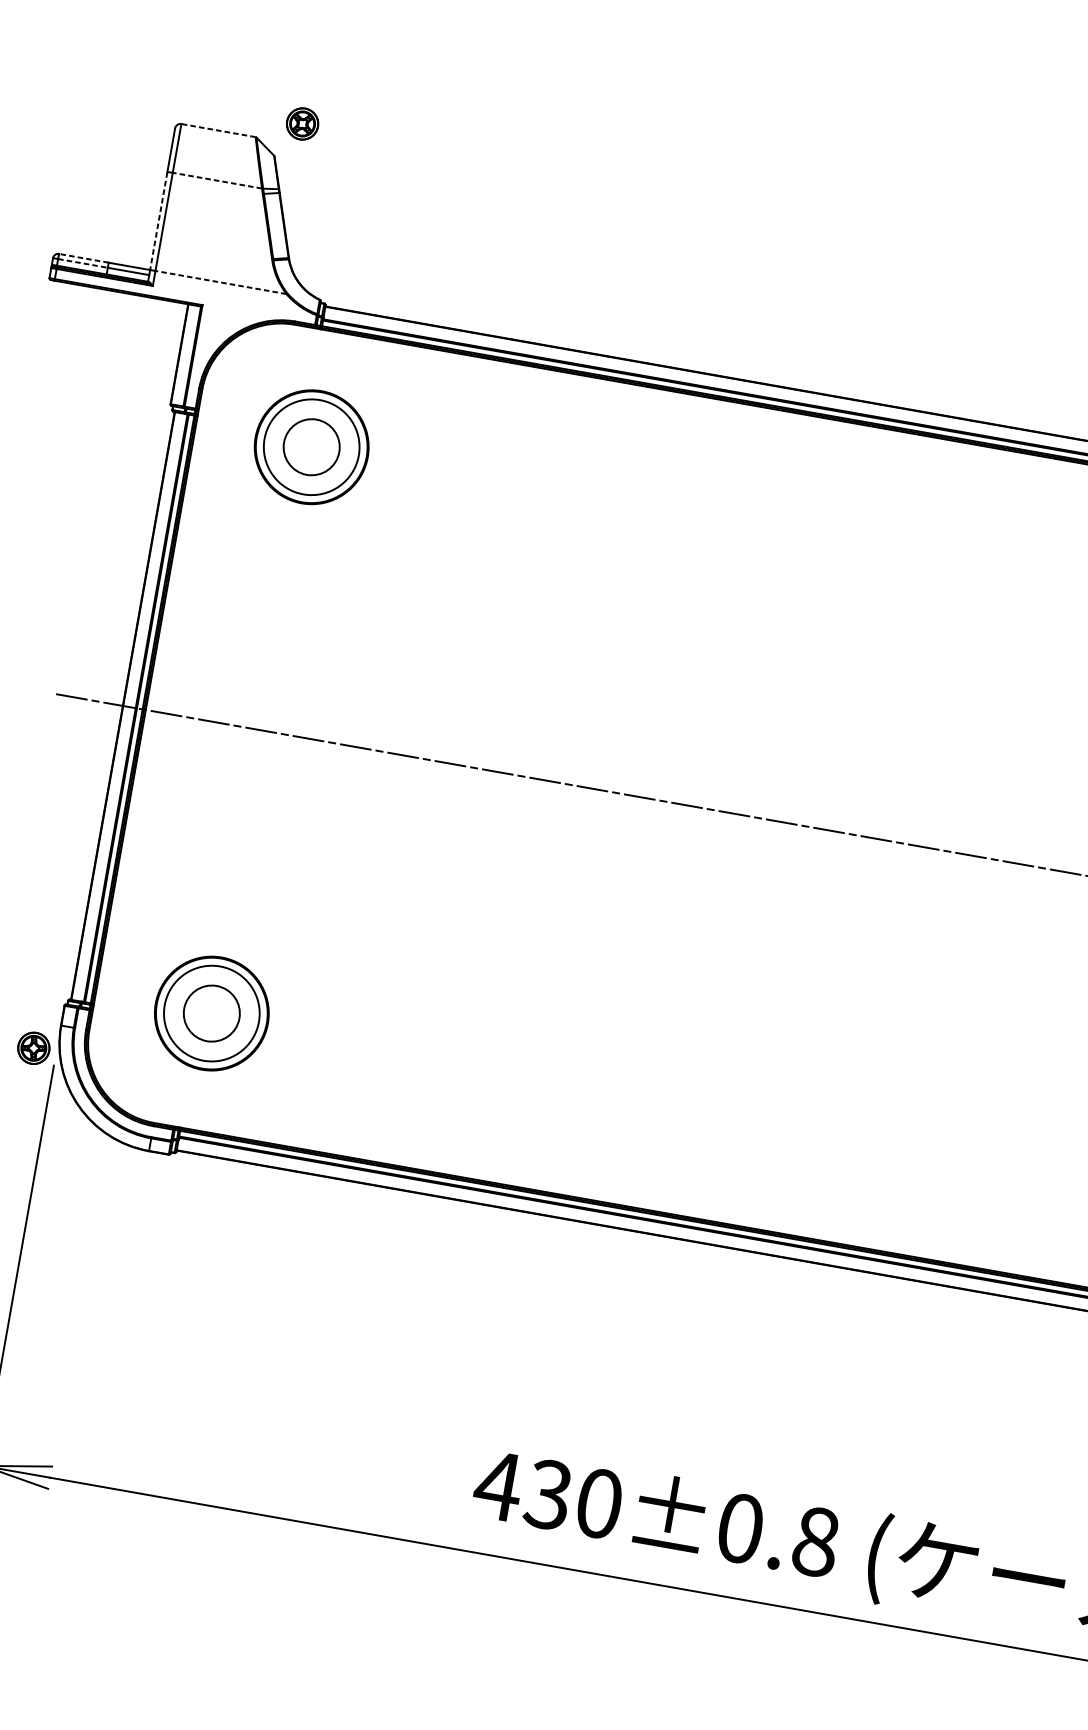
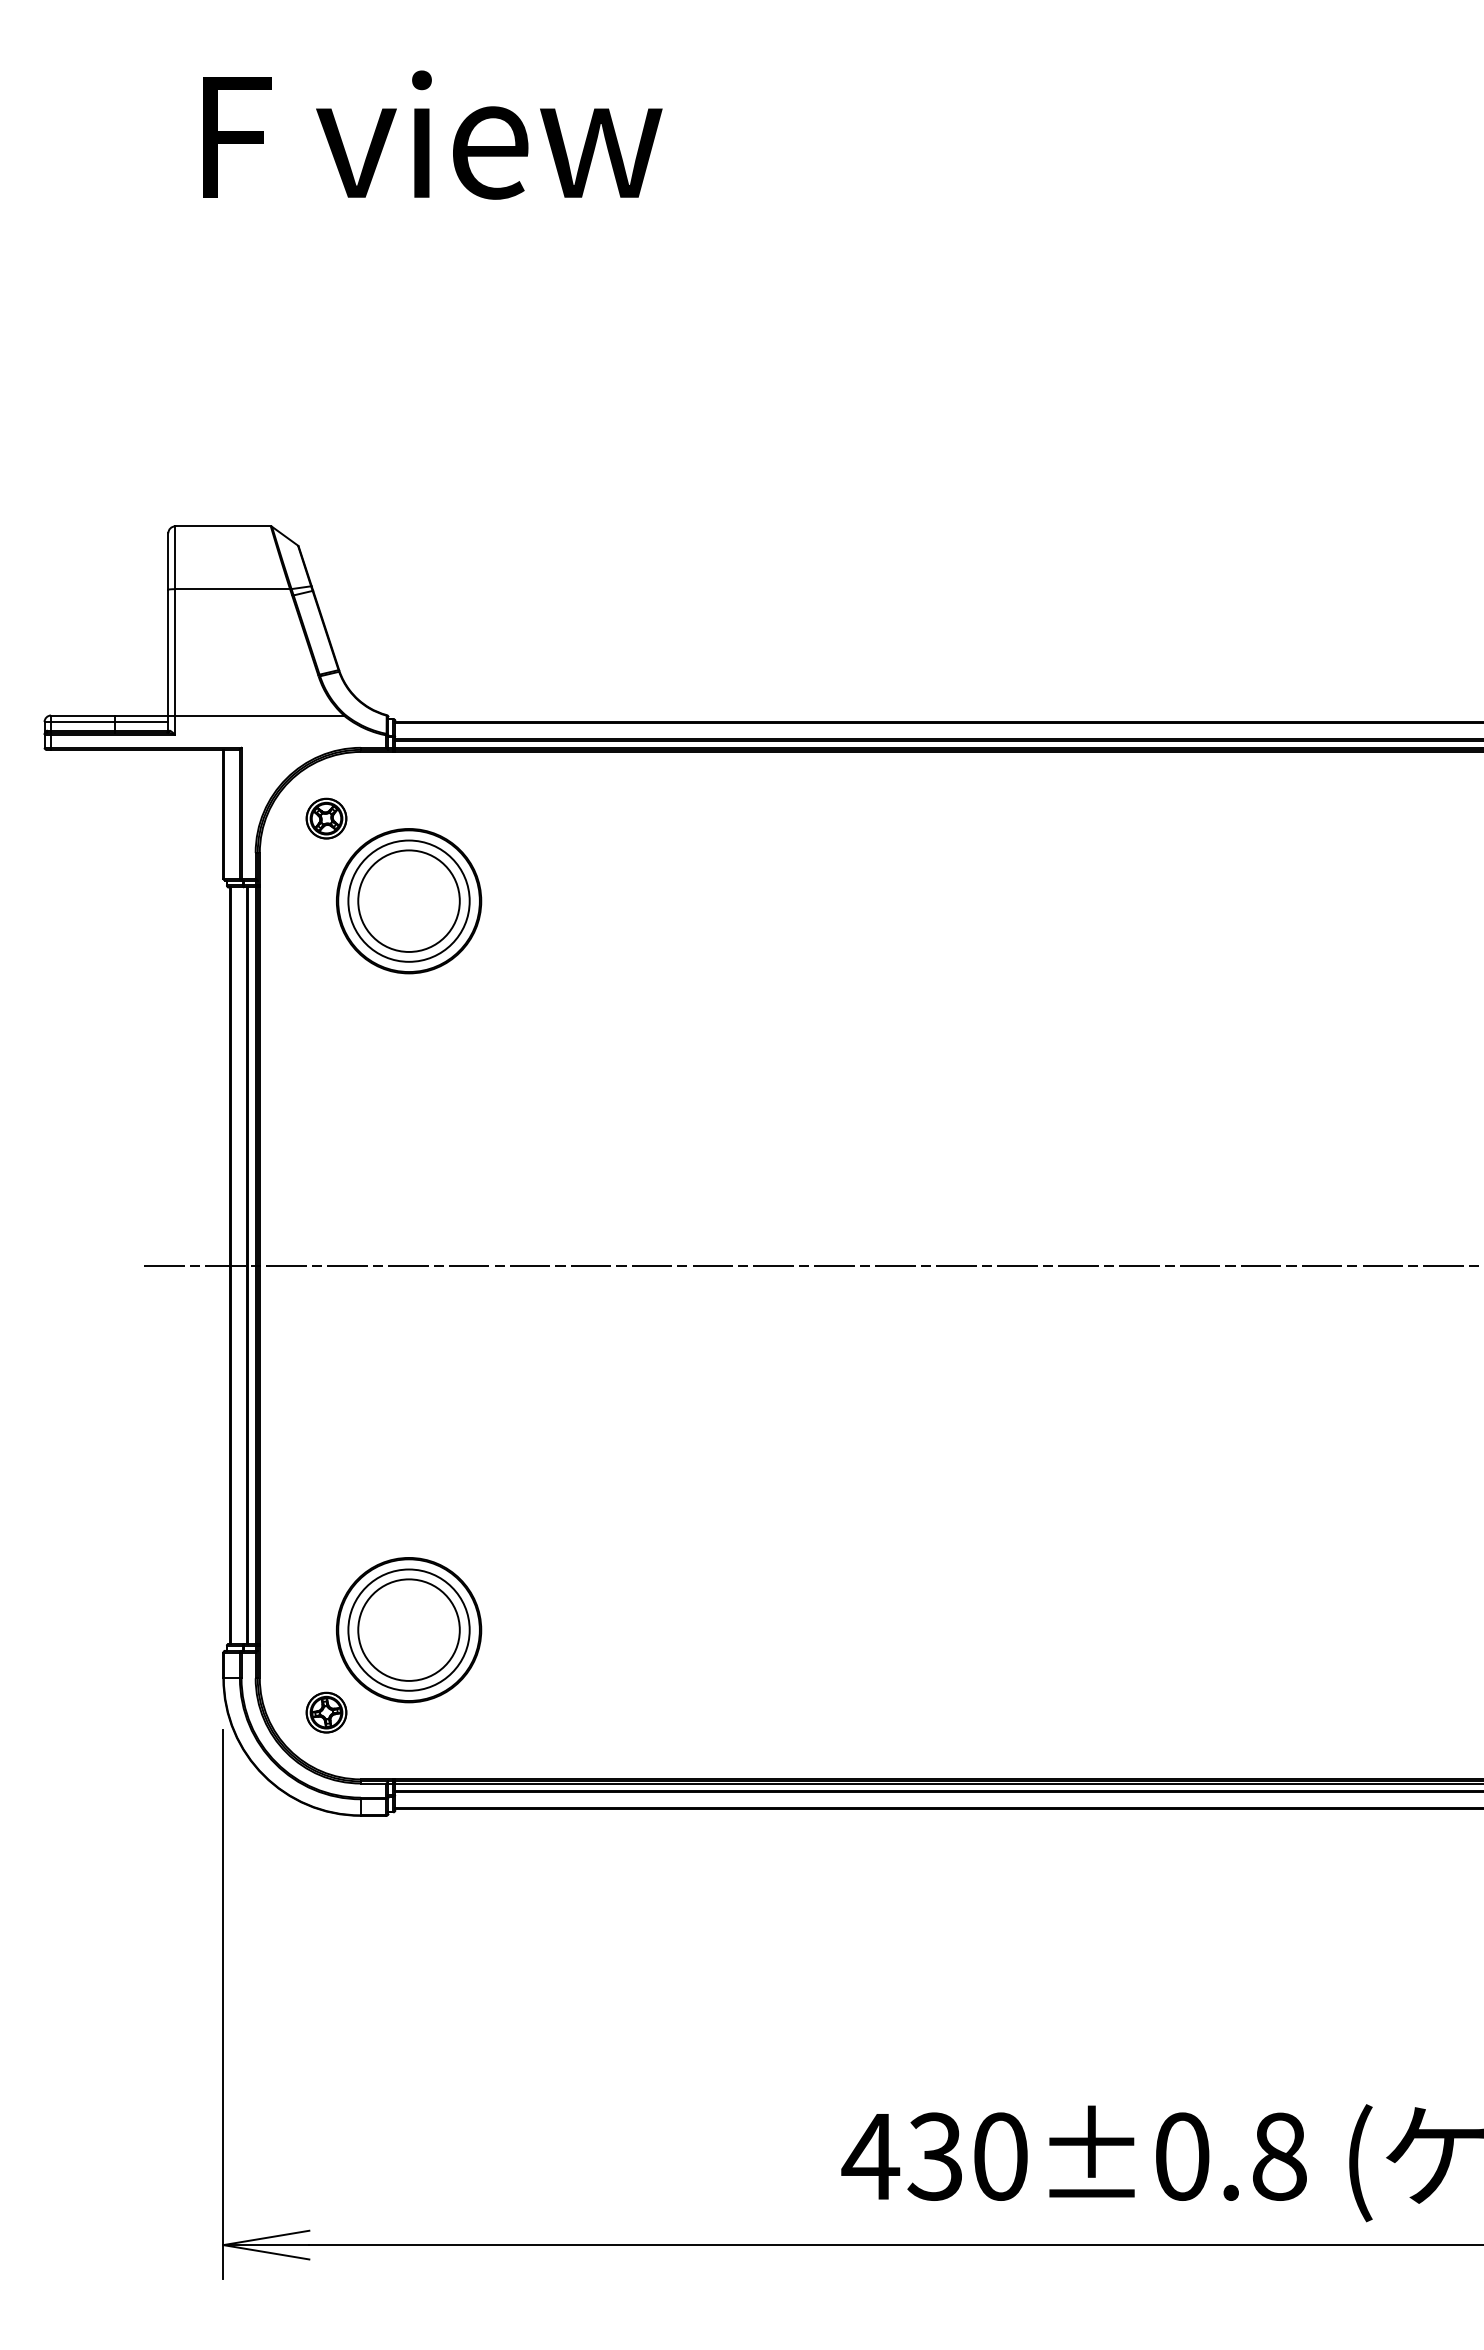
part: (302, 123) -> (326, 818), moved
line: (218, 130) -> (223, 526), dashed -> solid
line: (217, 180) -> (232, 589), dashed -> solid
line: (158, 221) -> (168, 652), dashed -> solid
line: (84, 258) -> (83, 715), dashed -> solid
line: (83, 263) -> (83, 722), dashed -> solid
line: (220, 282) -> (259, 715), dashed -> solid
circle: (311, 446) -> (408, 900), size x1.43
circle: (211, 1013) -> (408, 1629), size x1.43
part: (33, 1048) -> (326, 1712), moved

